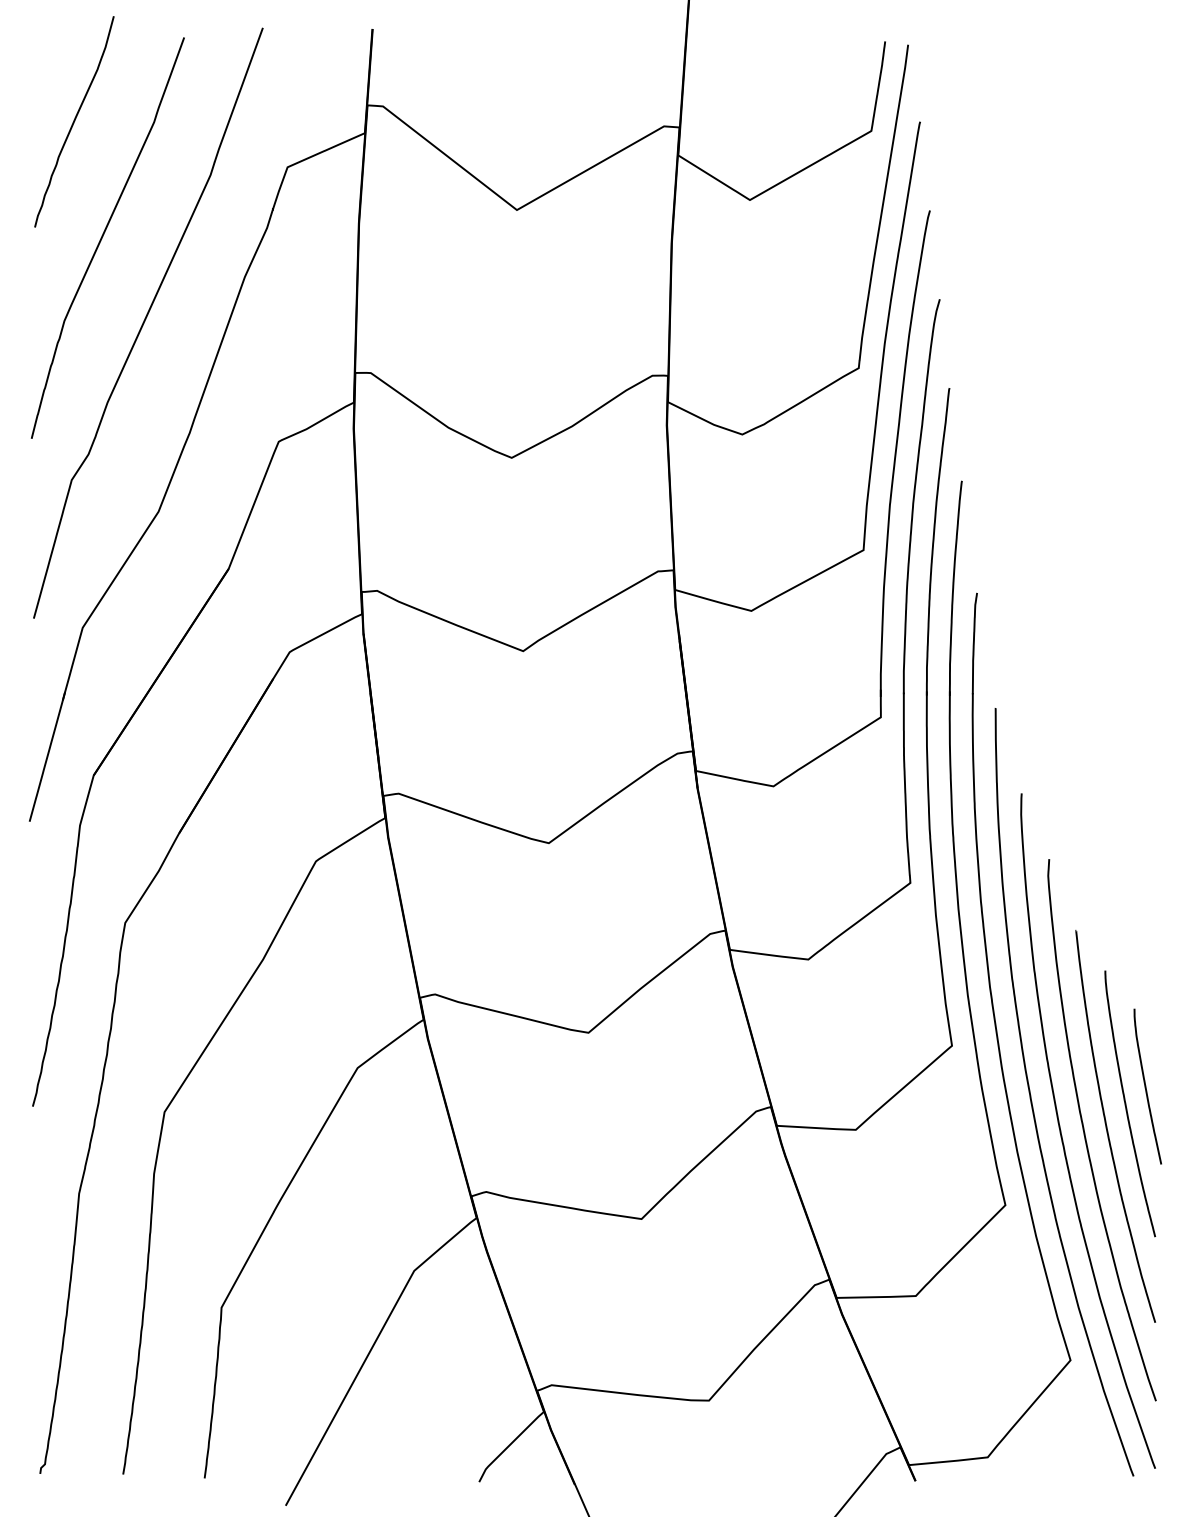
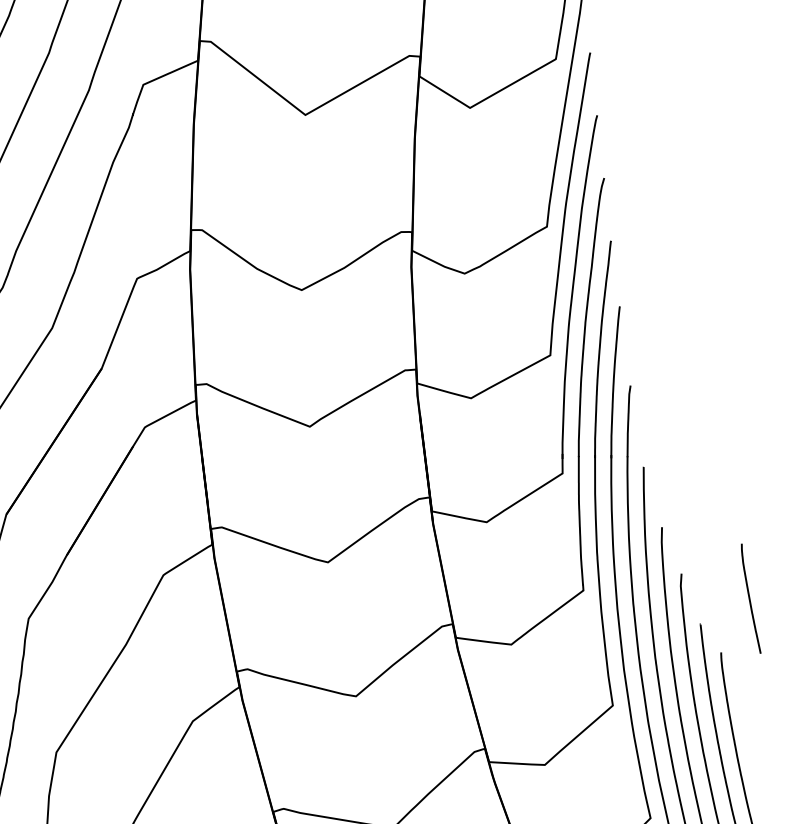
curve: (1146, 1086) -> (750, 598), moved

